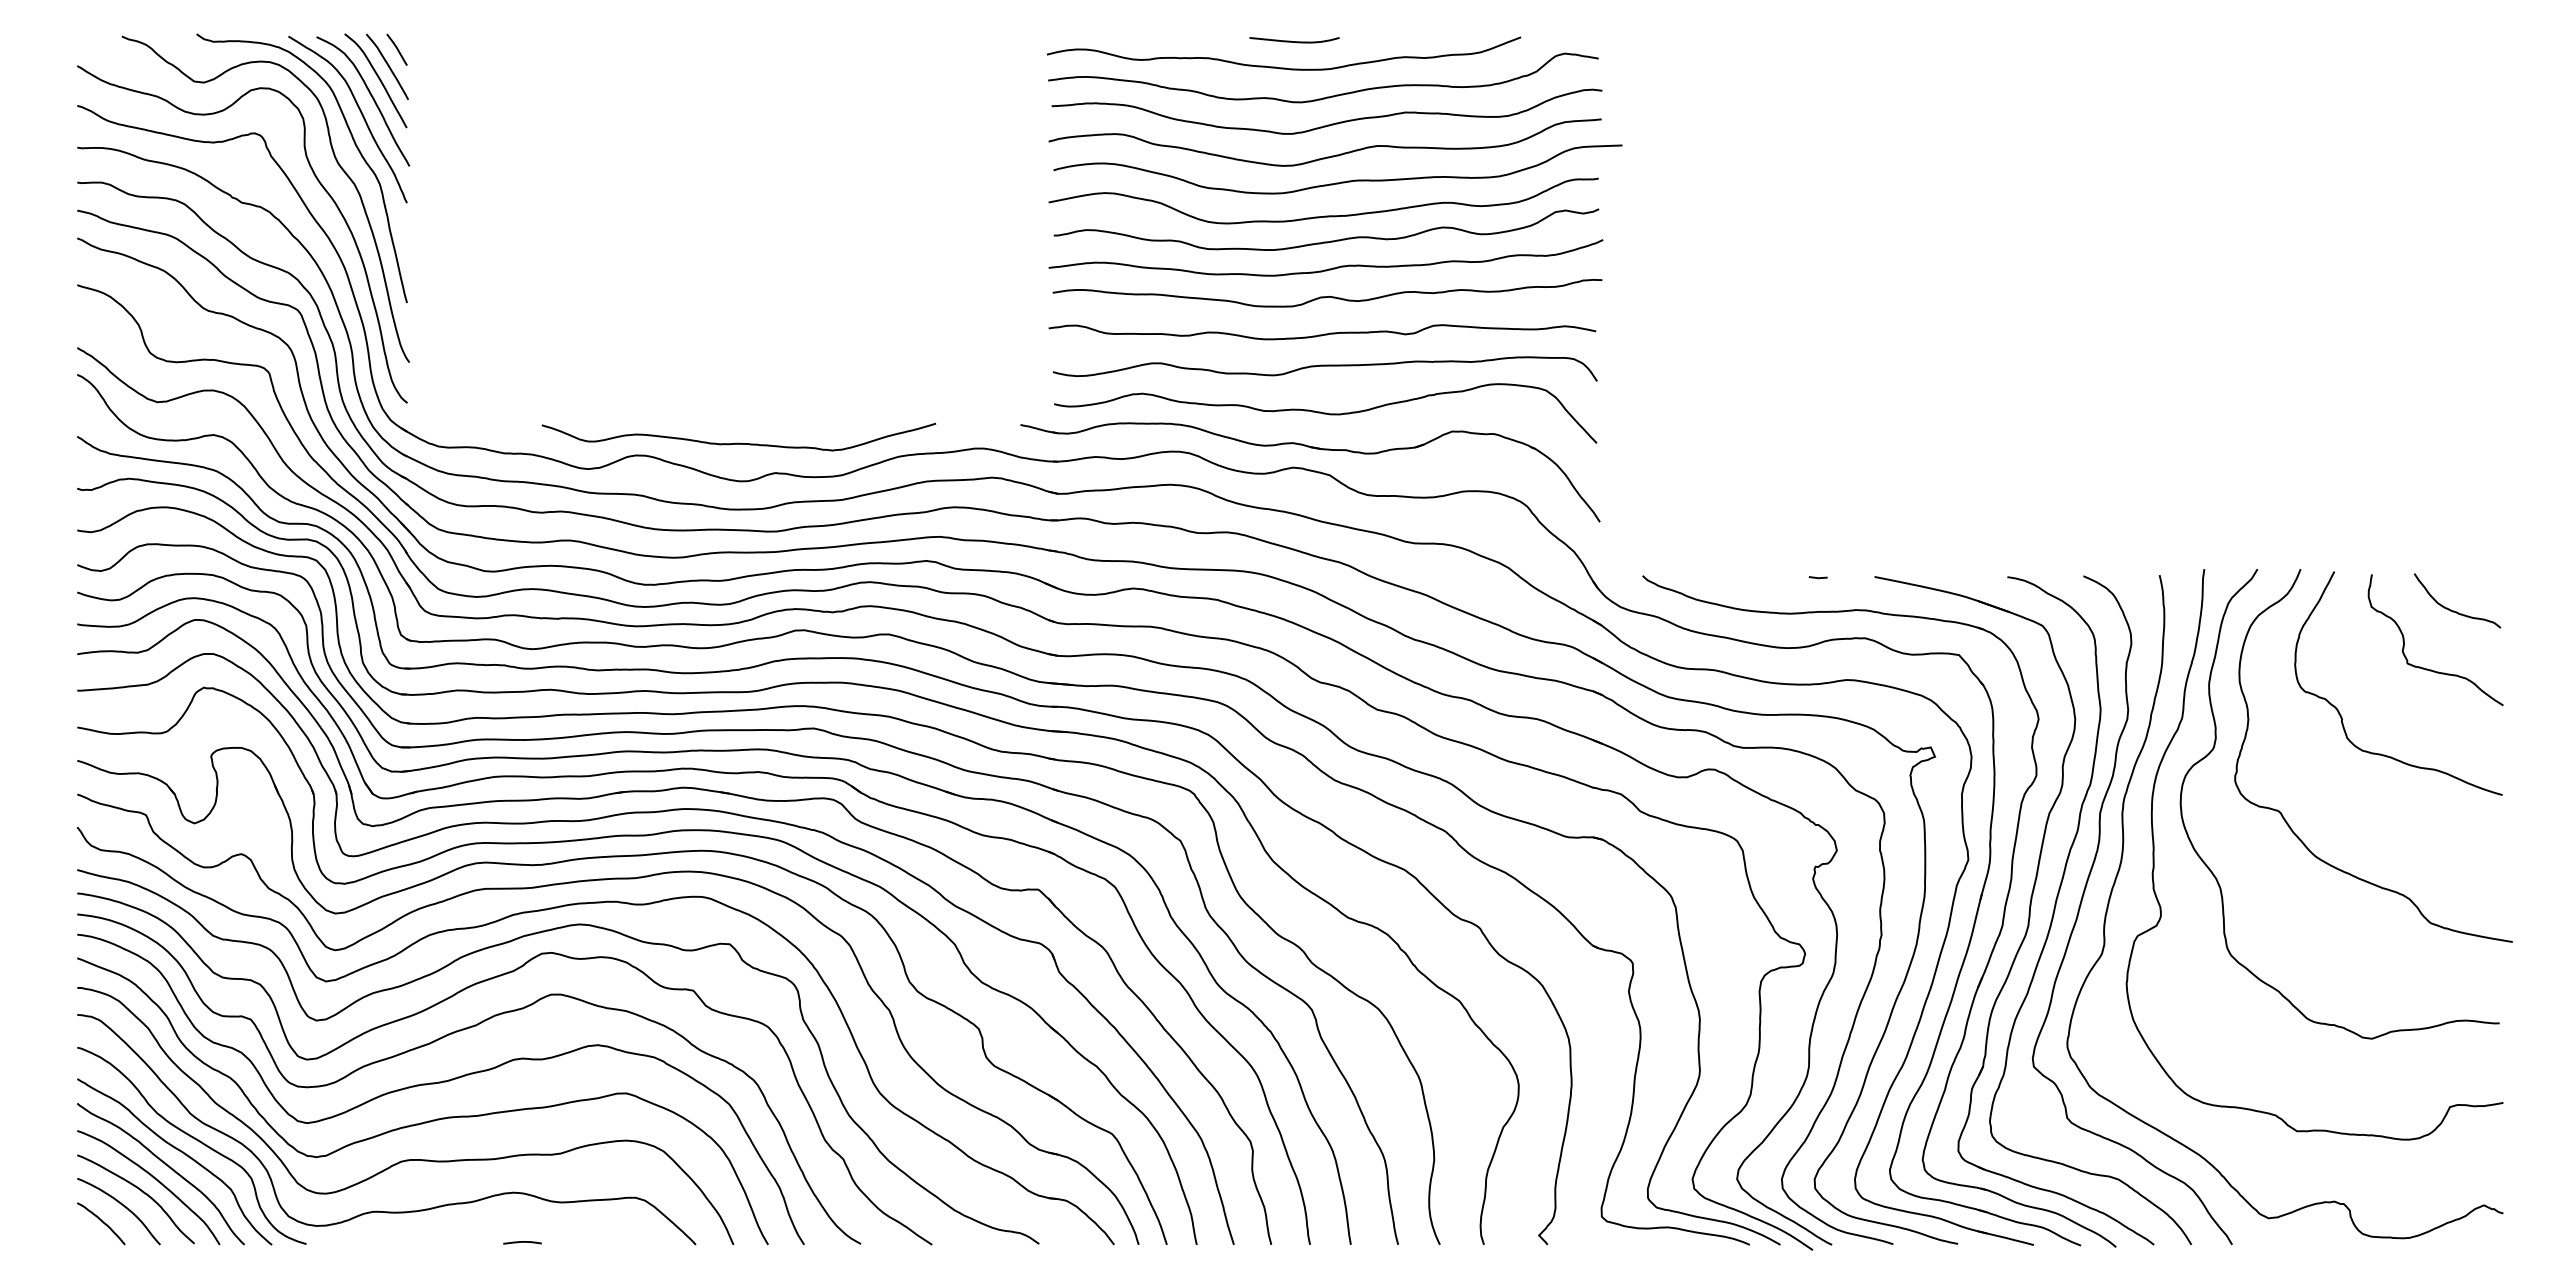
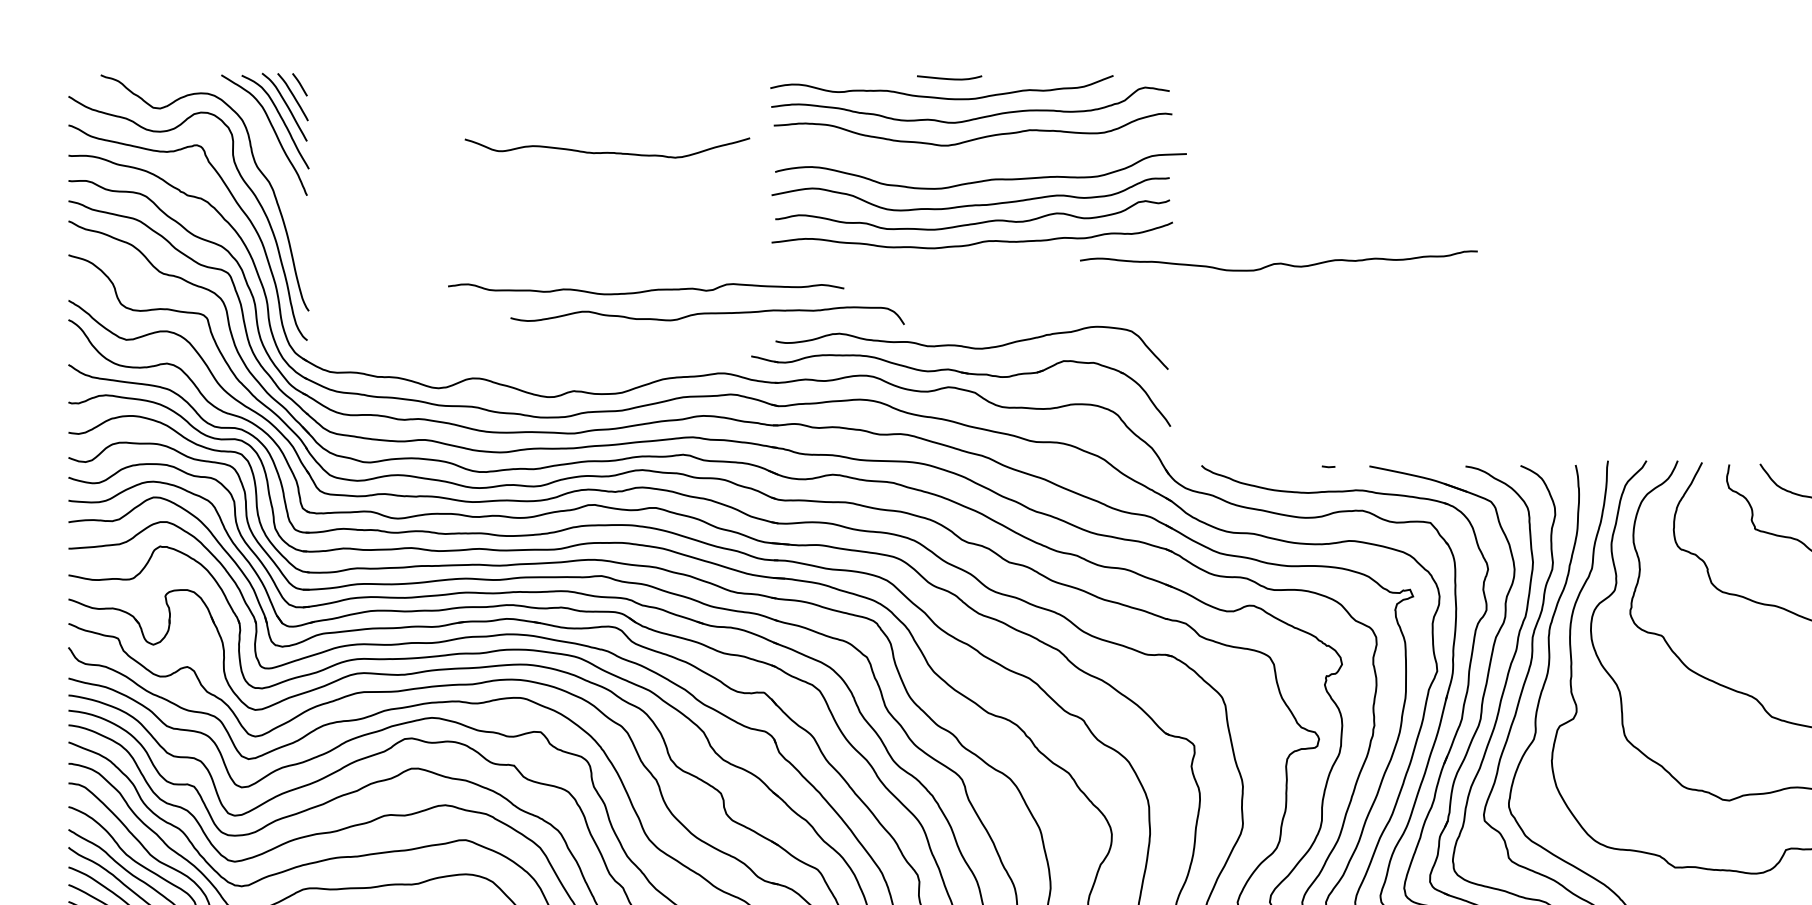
curve: (353, 142) -> (268, 151), removed
curve: (1327, 156) -> (973, 162), removed
curve: (1327, 296) -> (1278, 263), moved
curve: (1322, 334) -> (646, 290), moved
curve: (1325, 366) -> (707, 314), moved
curve: (738, 442) -> (607, 151), moved

